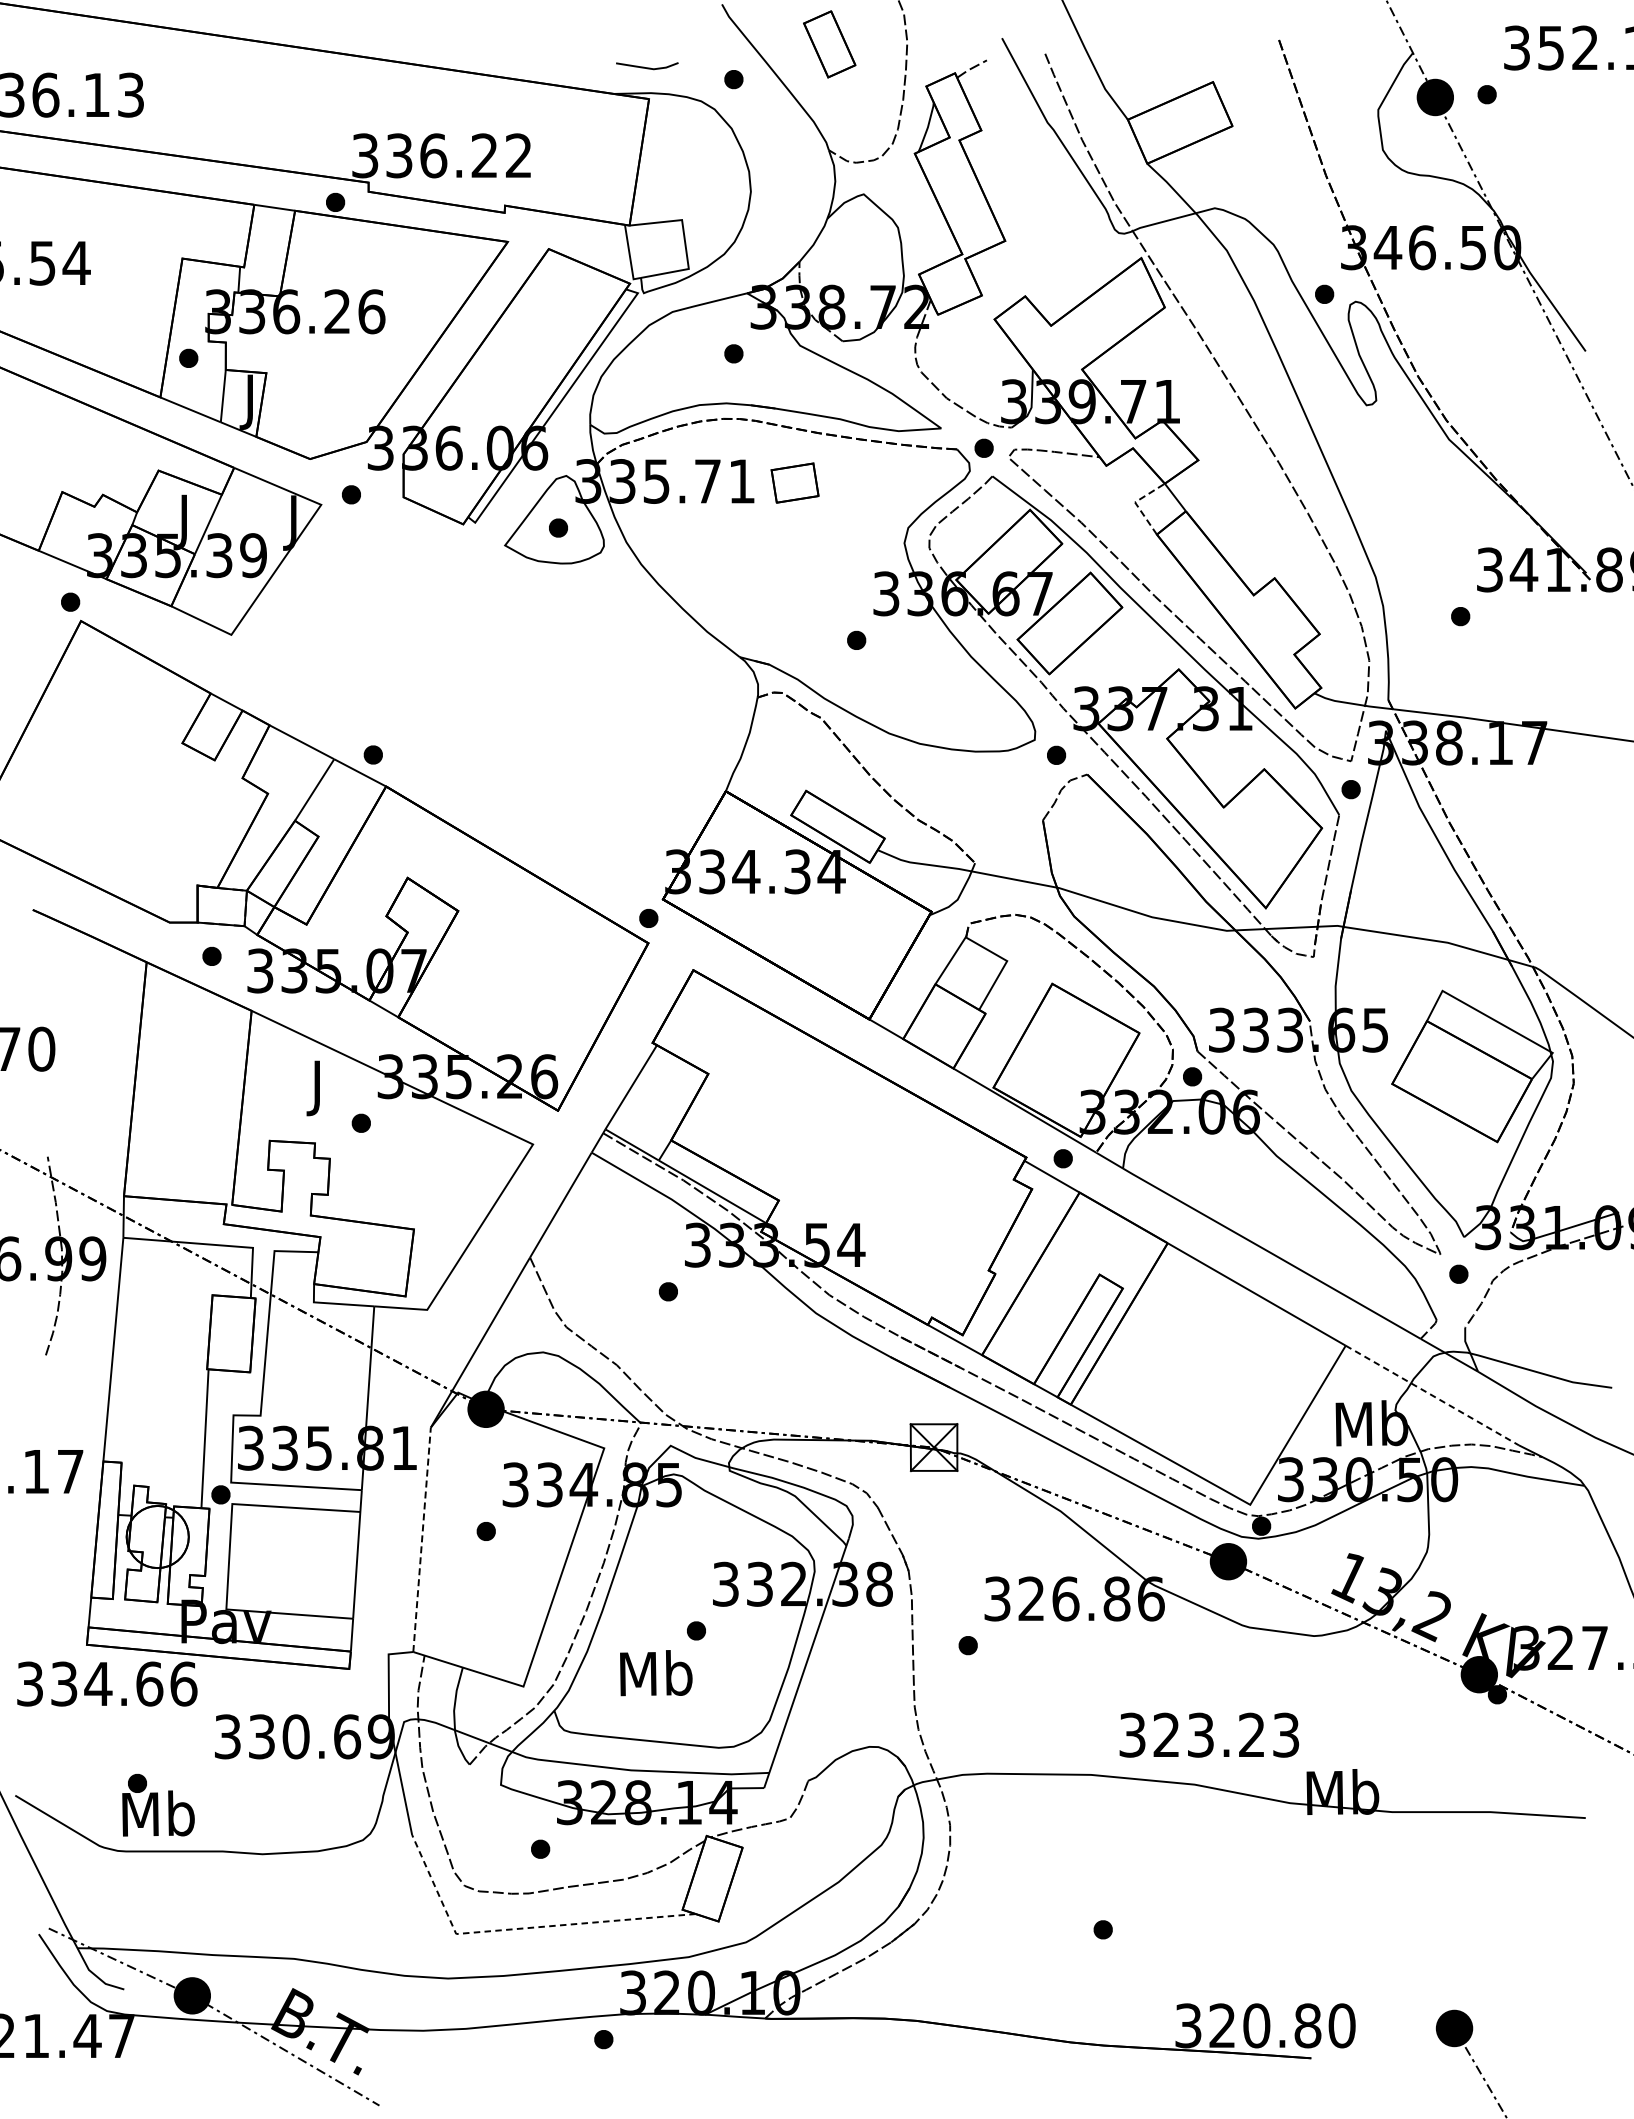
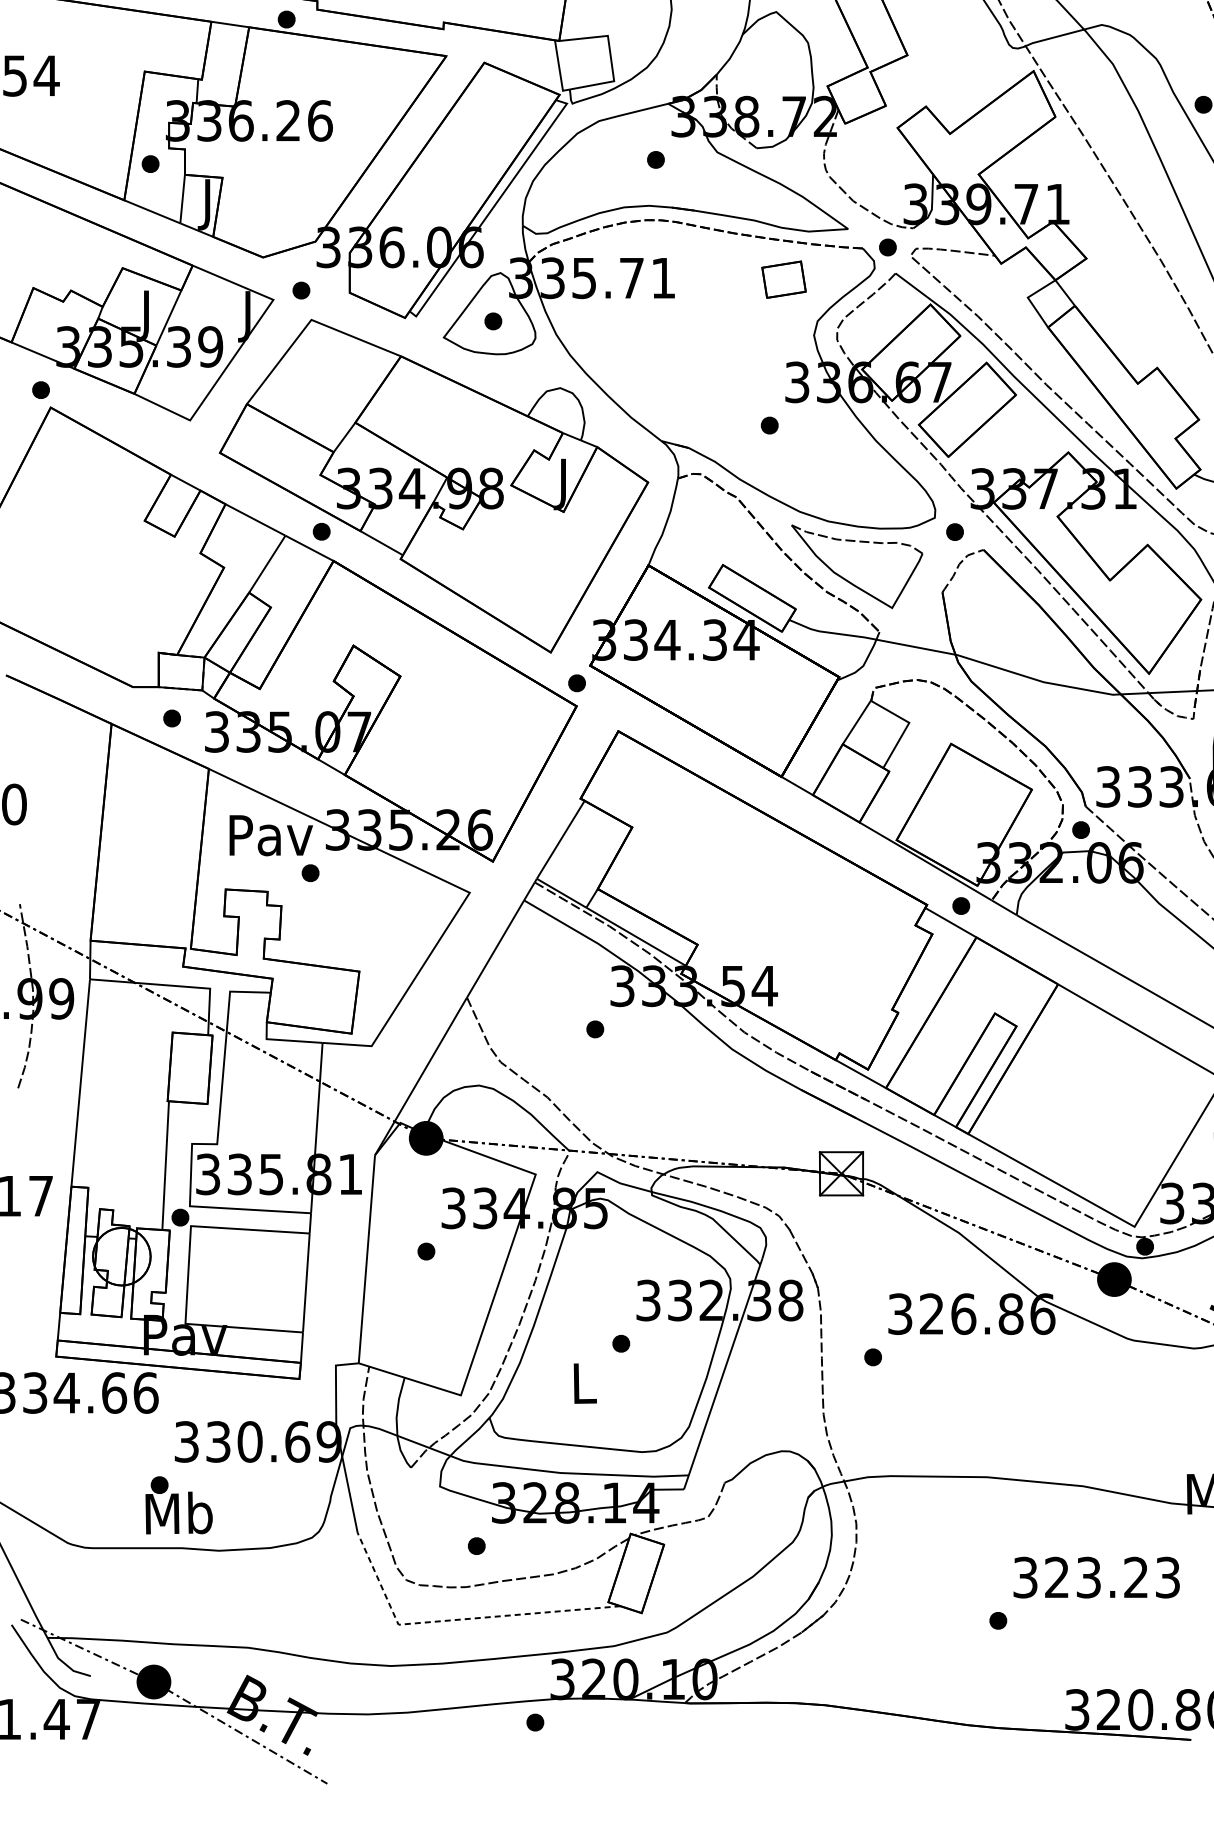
part: (794, 482) -> (783, 279), moved
line: (1135, 503) -> (1028, 298), dashed -> solid
part: (494, 705) -> (434, 485), added
part: (941, 807) -> (848, 580), added
text: (318, 1088) -> (270, 840), J -> Pav
line: (422, 1539) -> (367, 1259), dashed -> solid
text: (656, 1673) -> (584, 1383), Mb -> L
text: (1209, 1734) -> (1096, 1576), moved
text: (158, 1805) -> (179, 1505), moved

